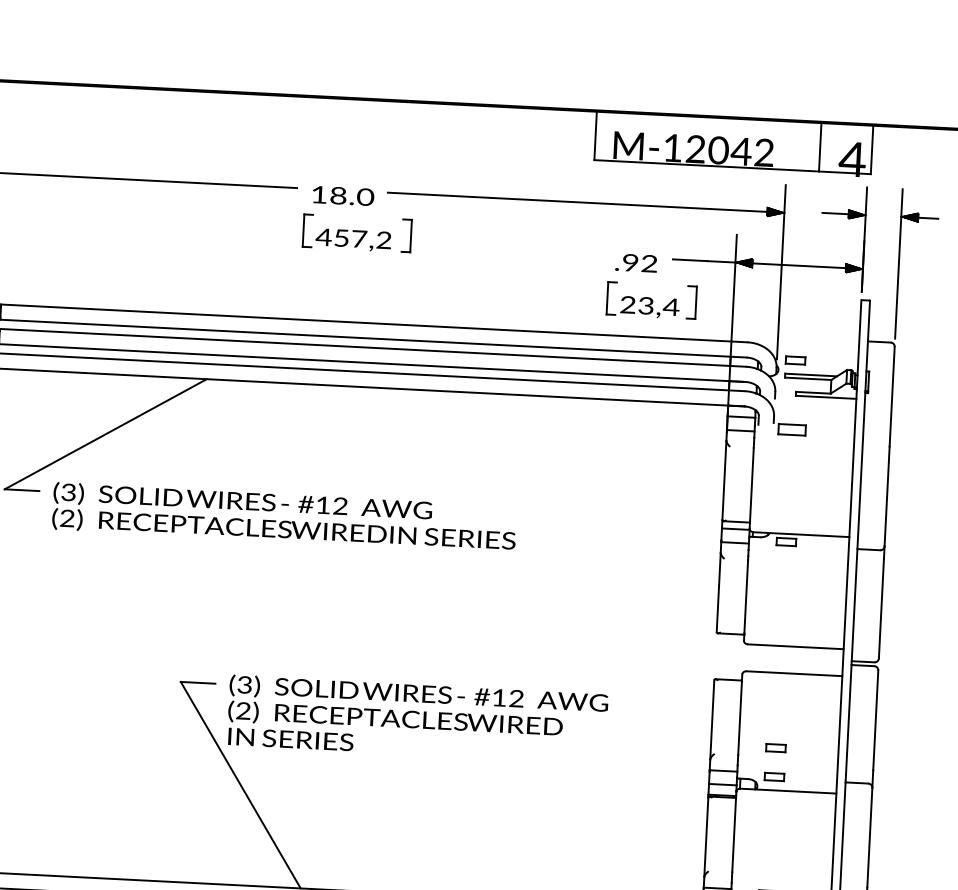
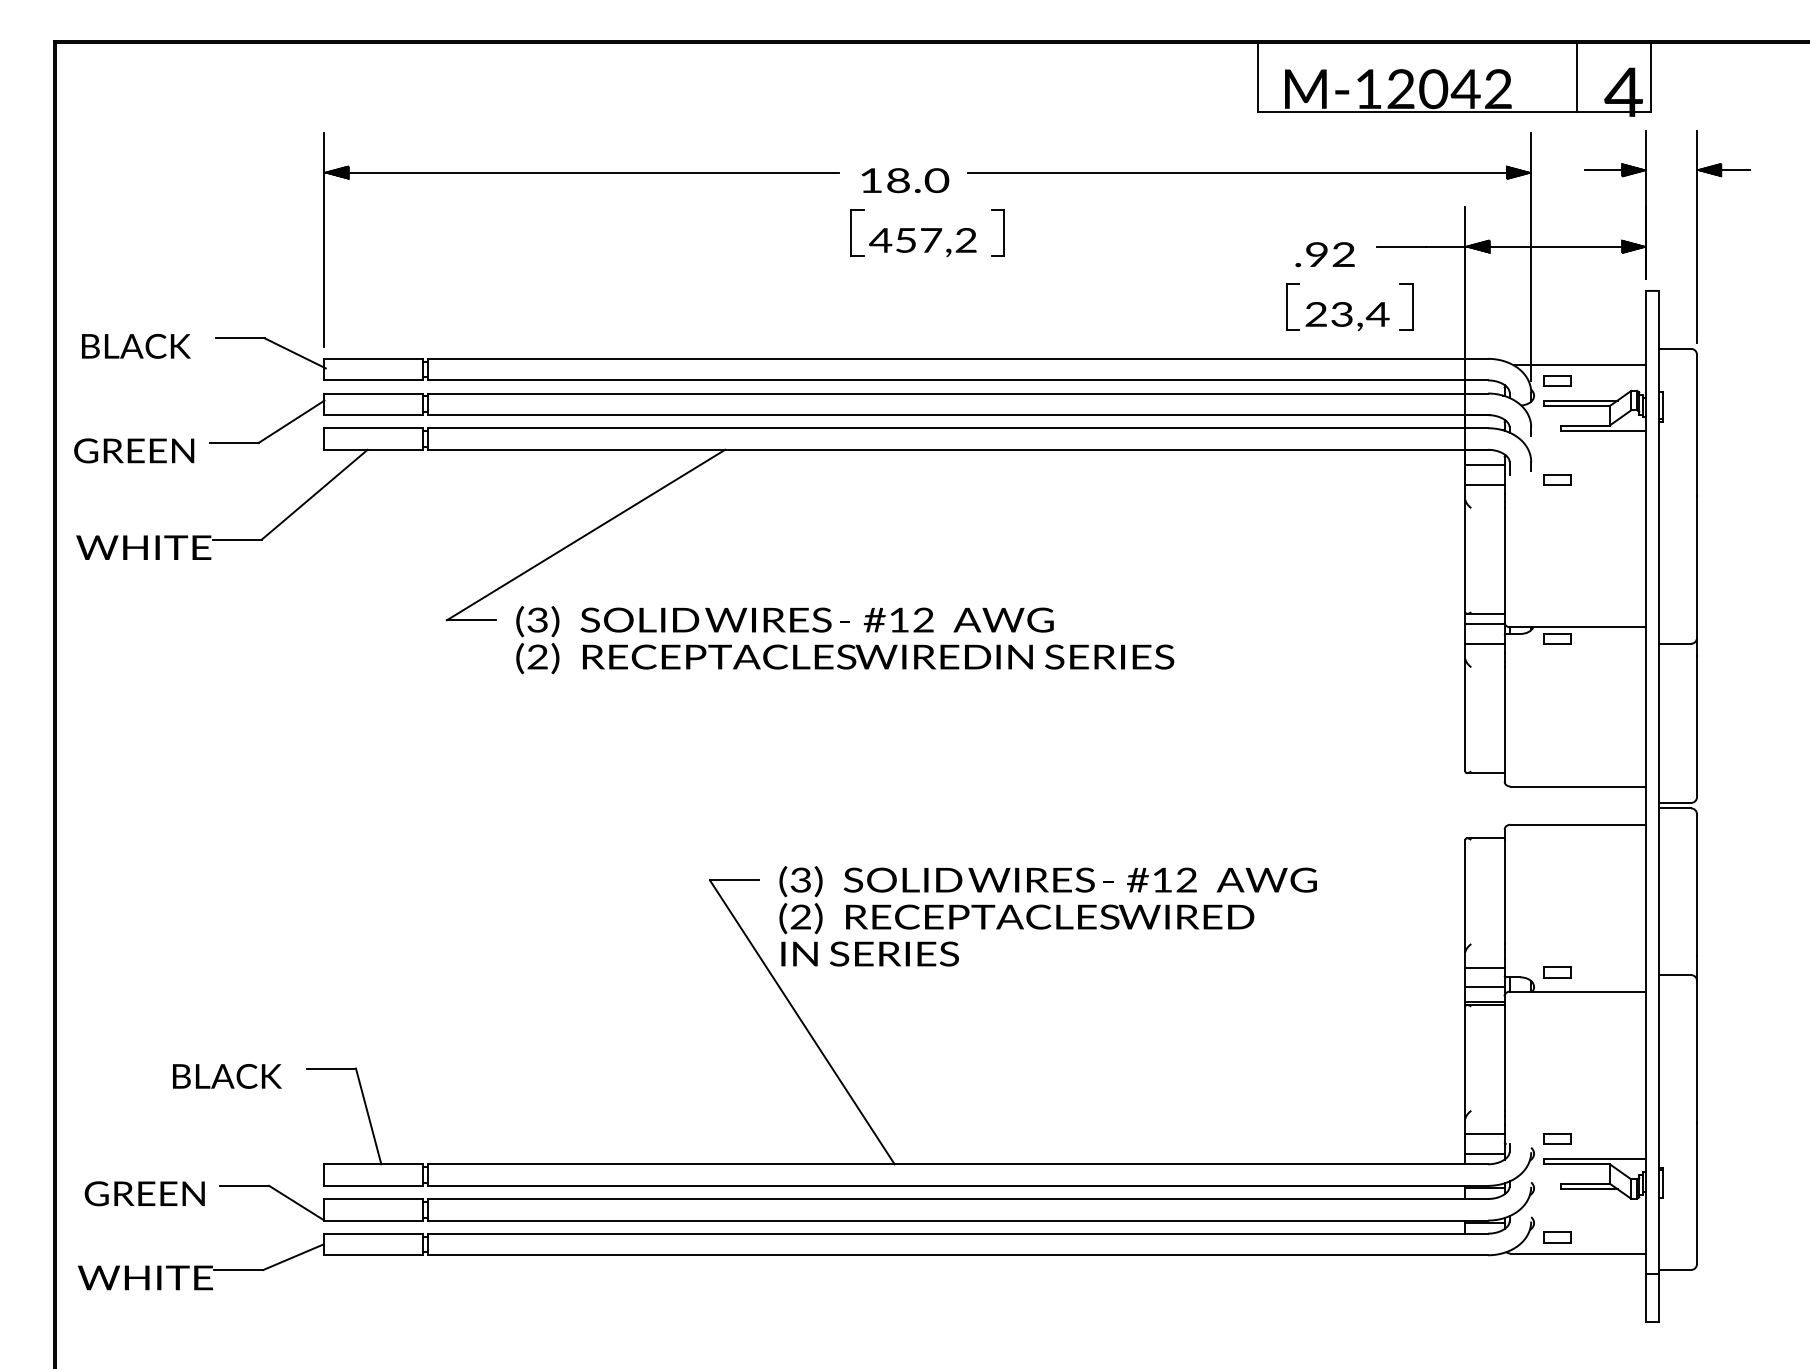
line: (811, 350) -> (1579, 365), added
part: (791, 429) -> (1557, 479), size x0.71
part: (775, 748) -> (1557, 931), removed

